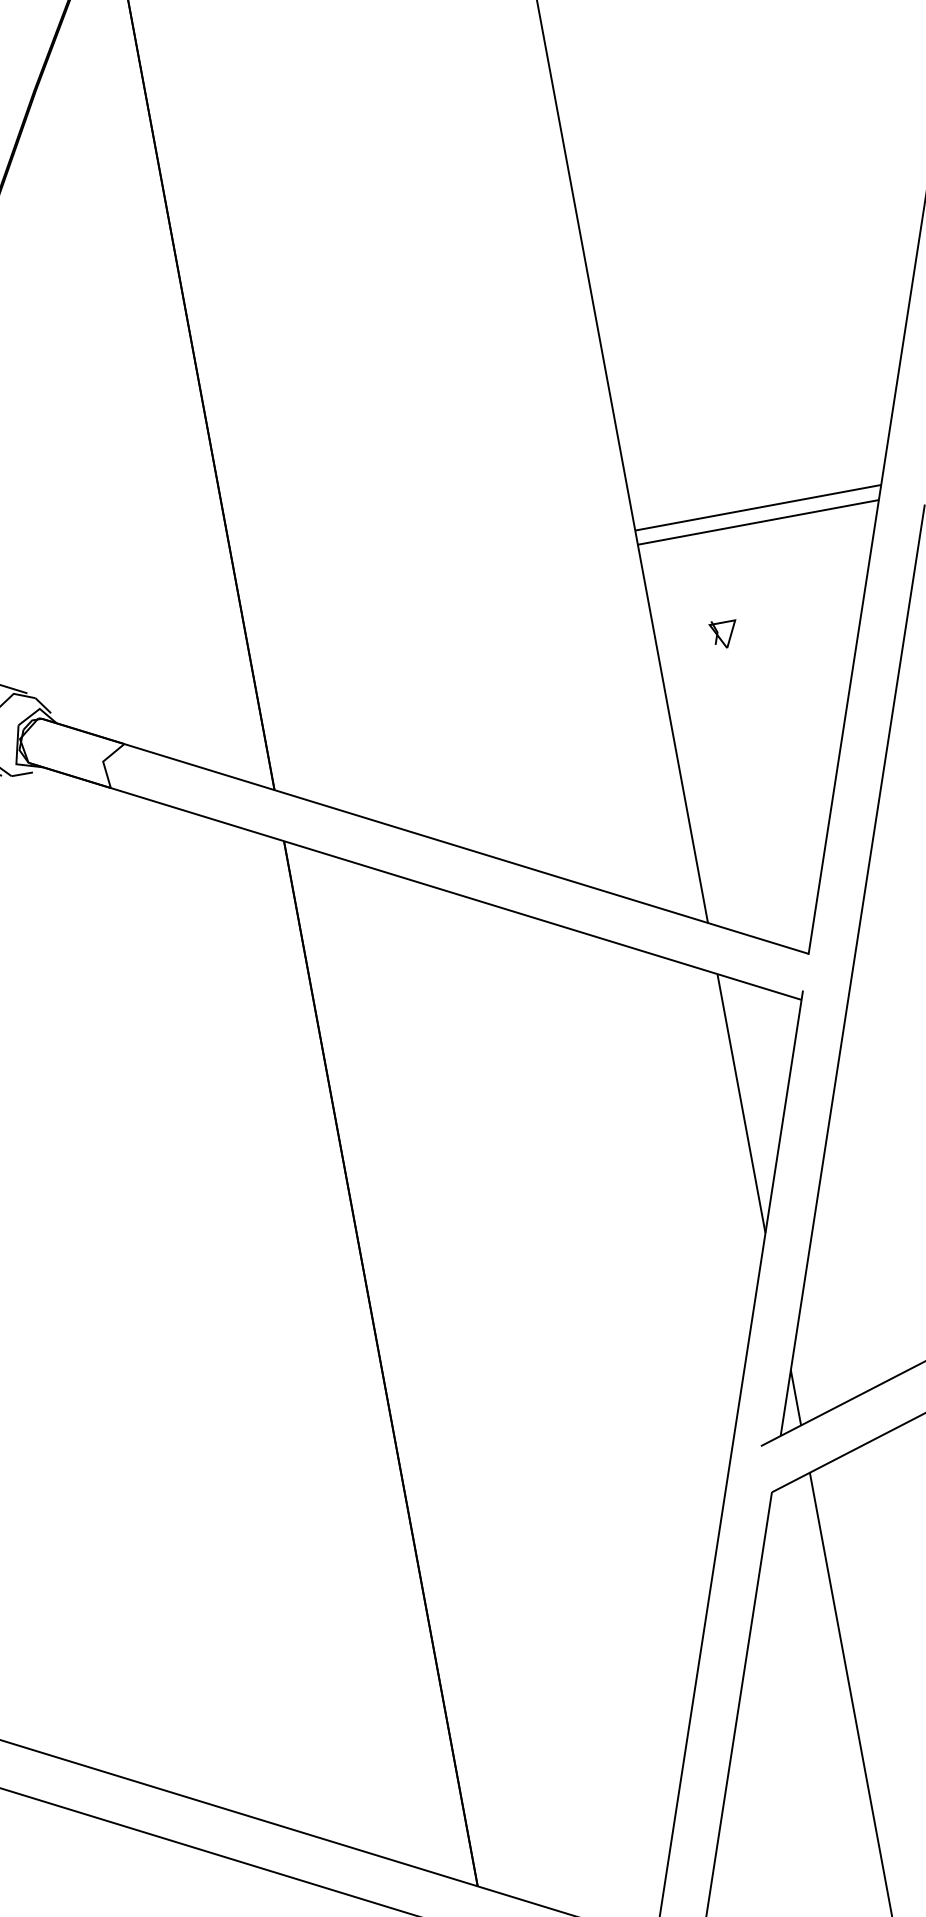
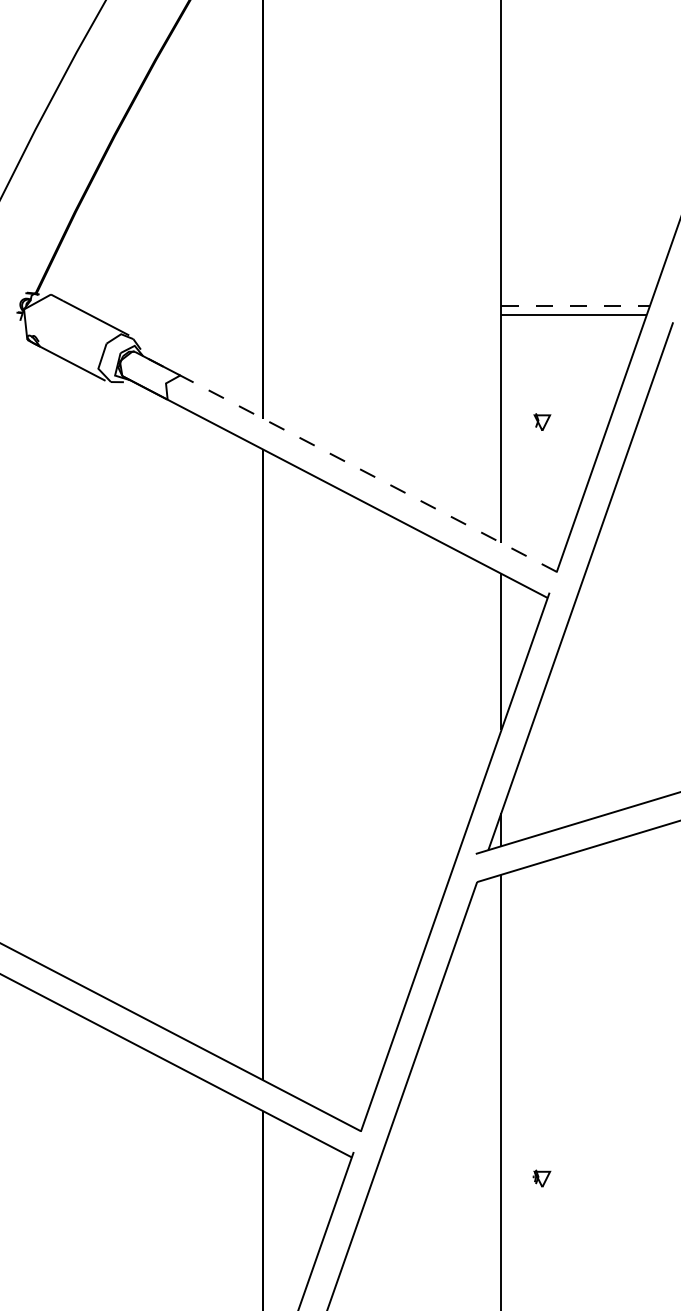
line: (759, 508) -> (576, 306), solid -> dashed
part: (724, 632) -> (542, 421), moved
line: (424, 835) -> (345, 461), solid -> dashed

